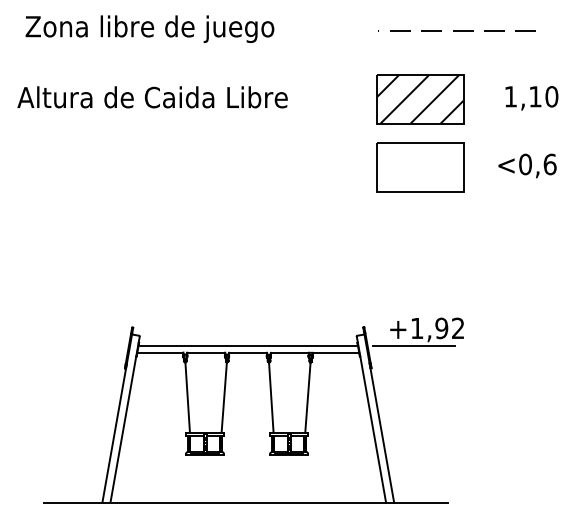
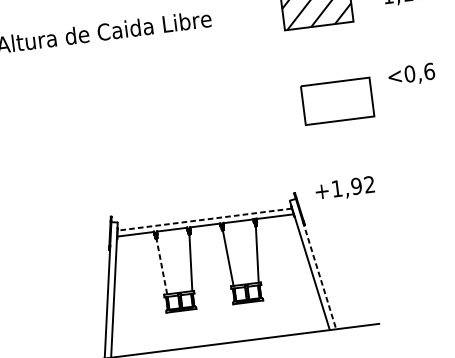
text: (527, 165) -> (411, 74), moved
part: (420, 167) -> (337, 101), moved
line: (248, 345) -> (204, 219), solid -> dashed
line: (414, 345) -> (336, 202), removed
line: (187, 397) -> (161, 266), solid -> dashed
line: (381, 433) -> (319, 275), solid -> dashed

